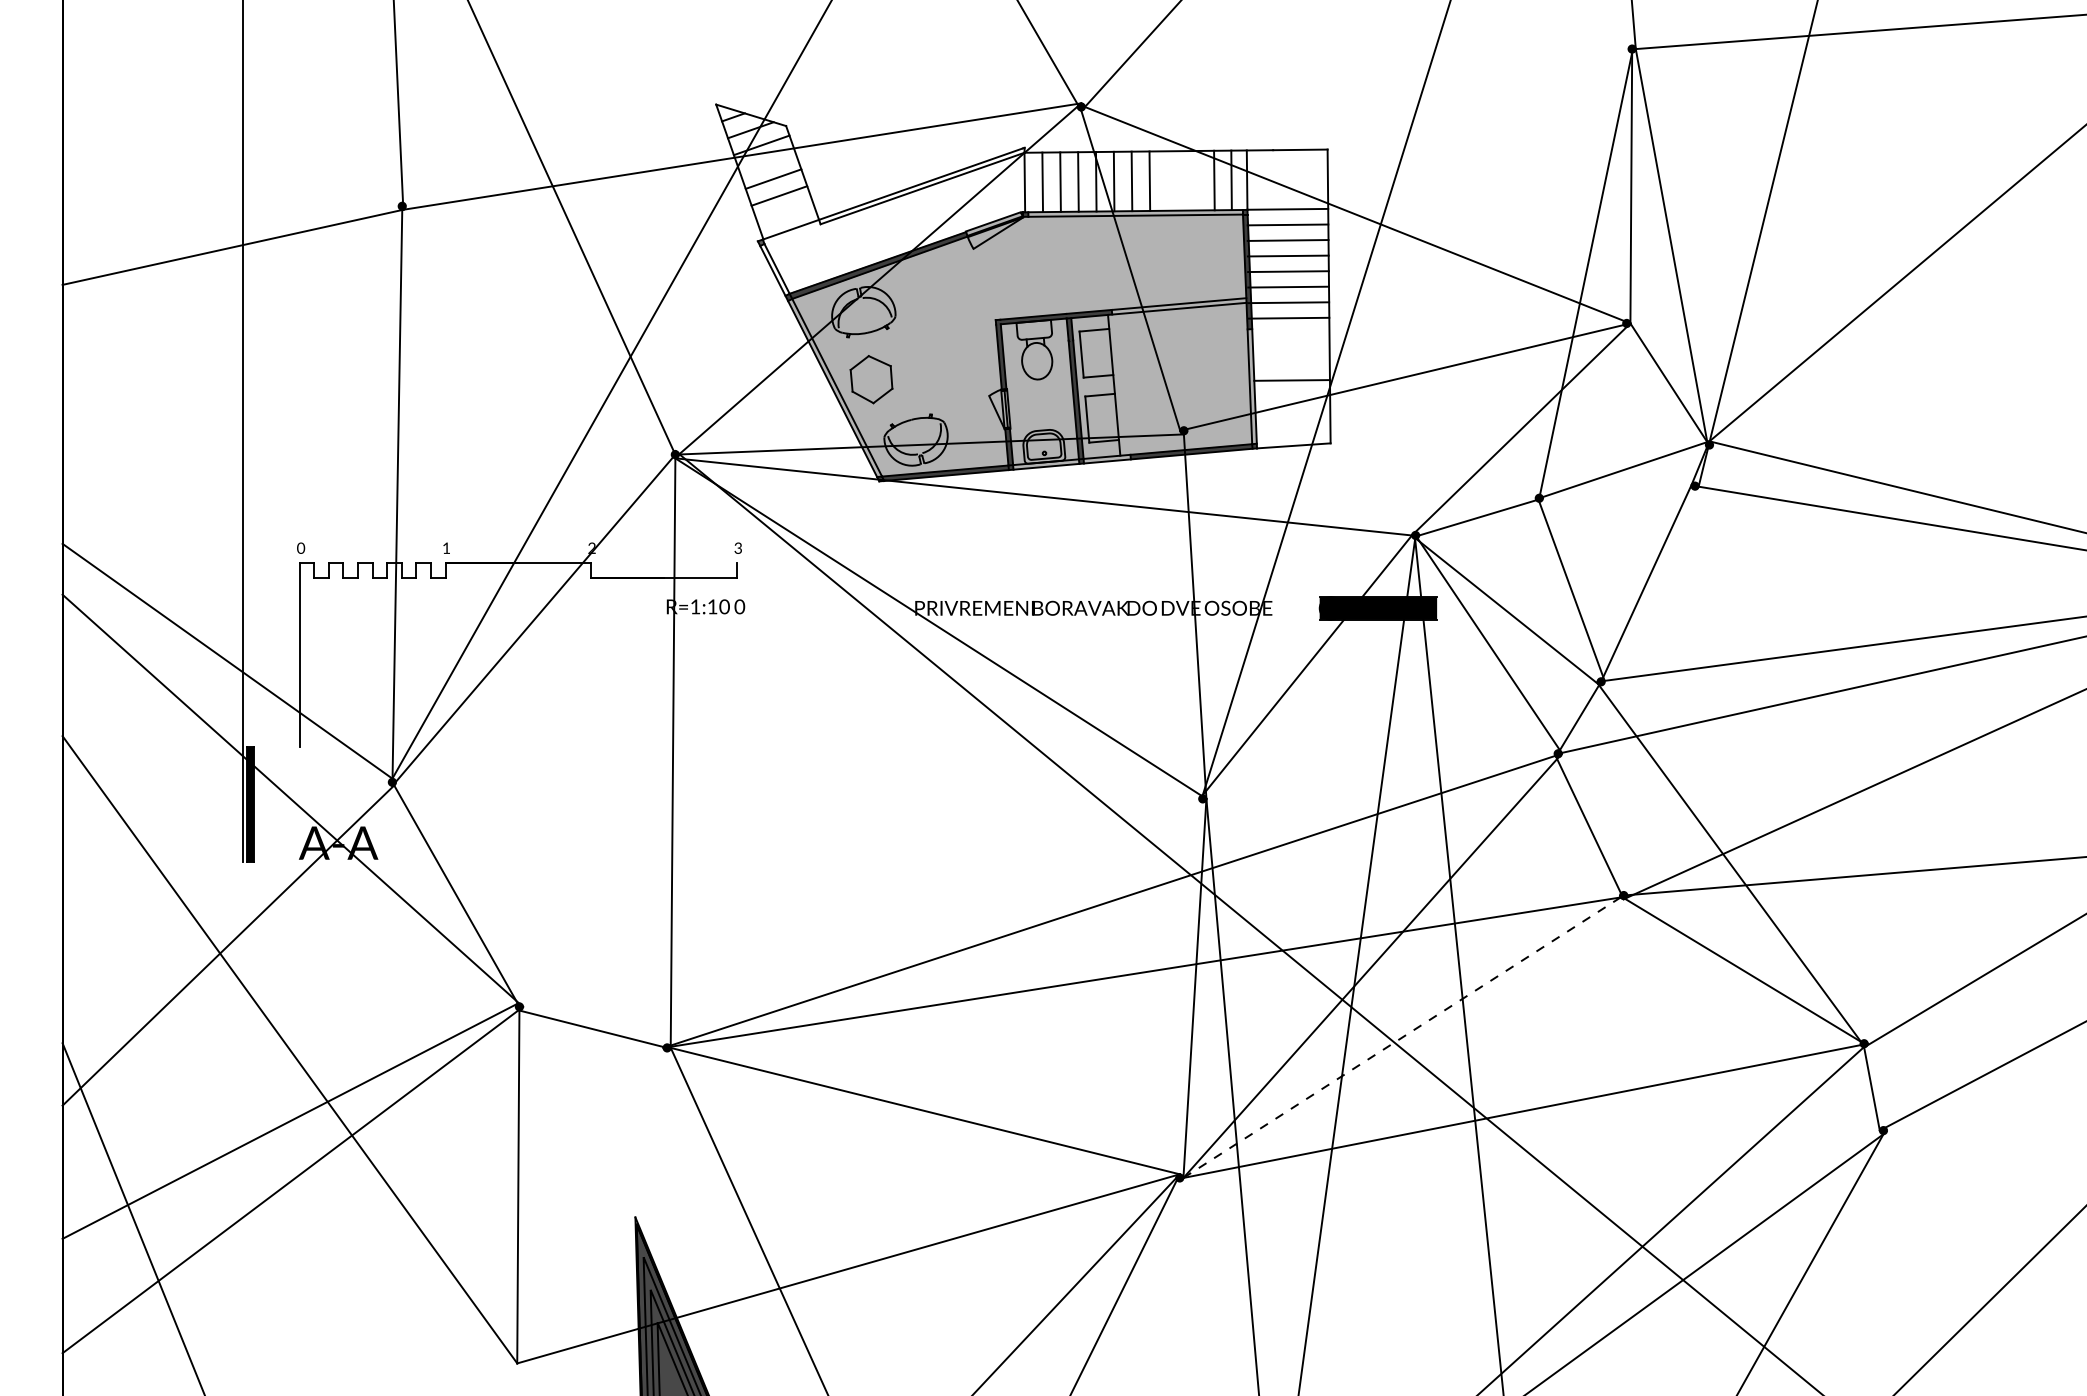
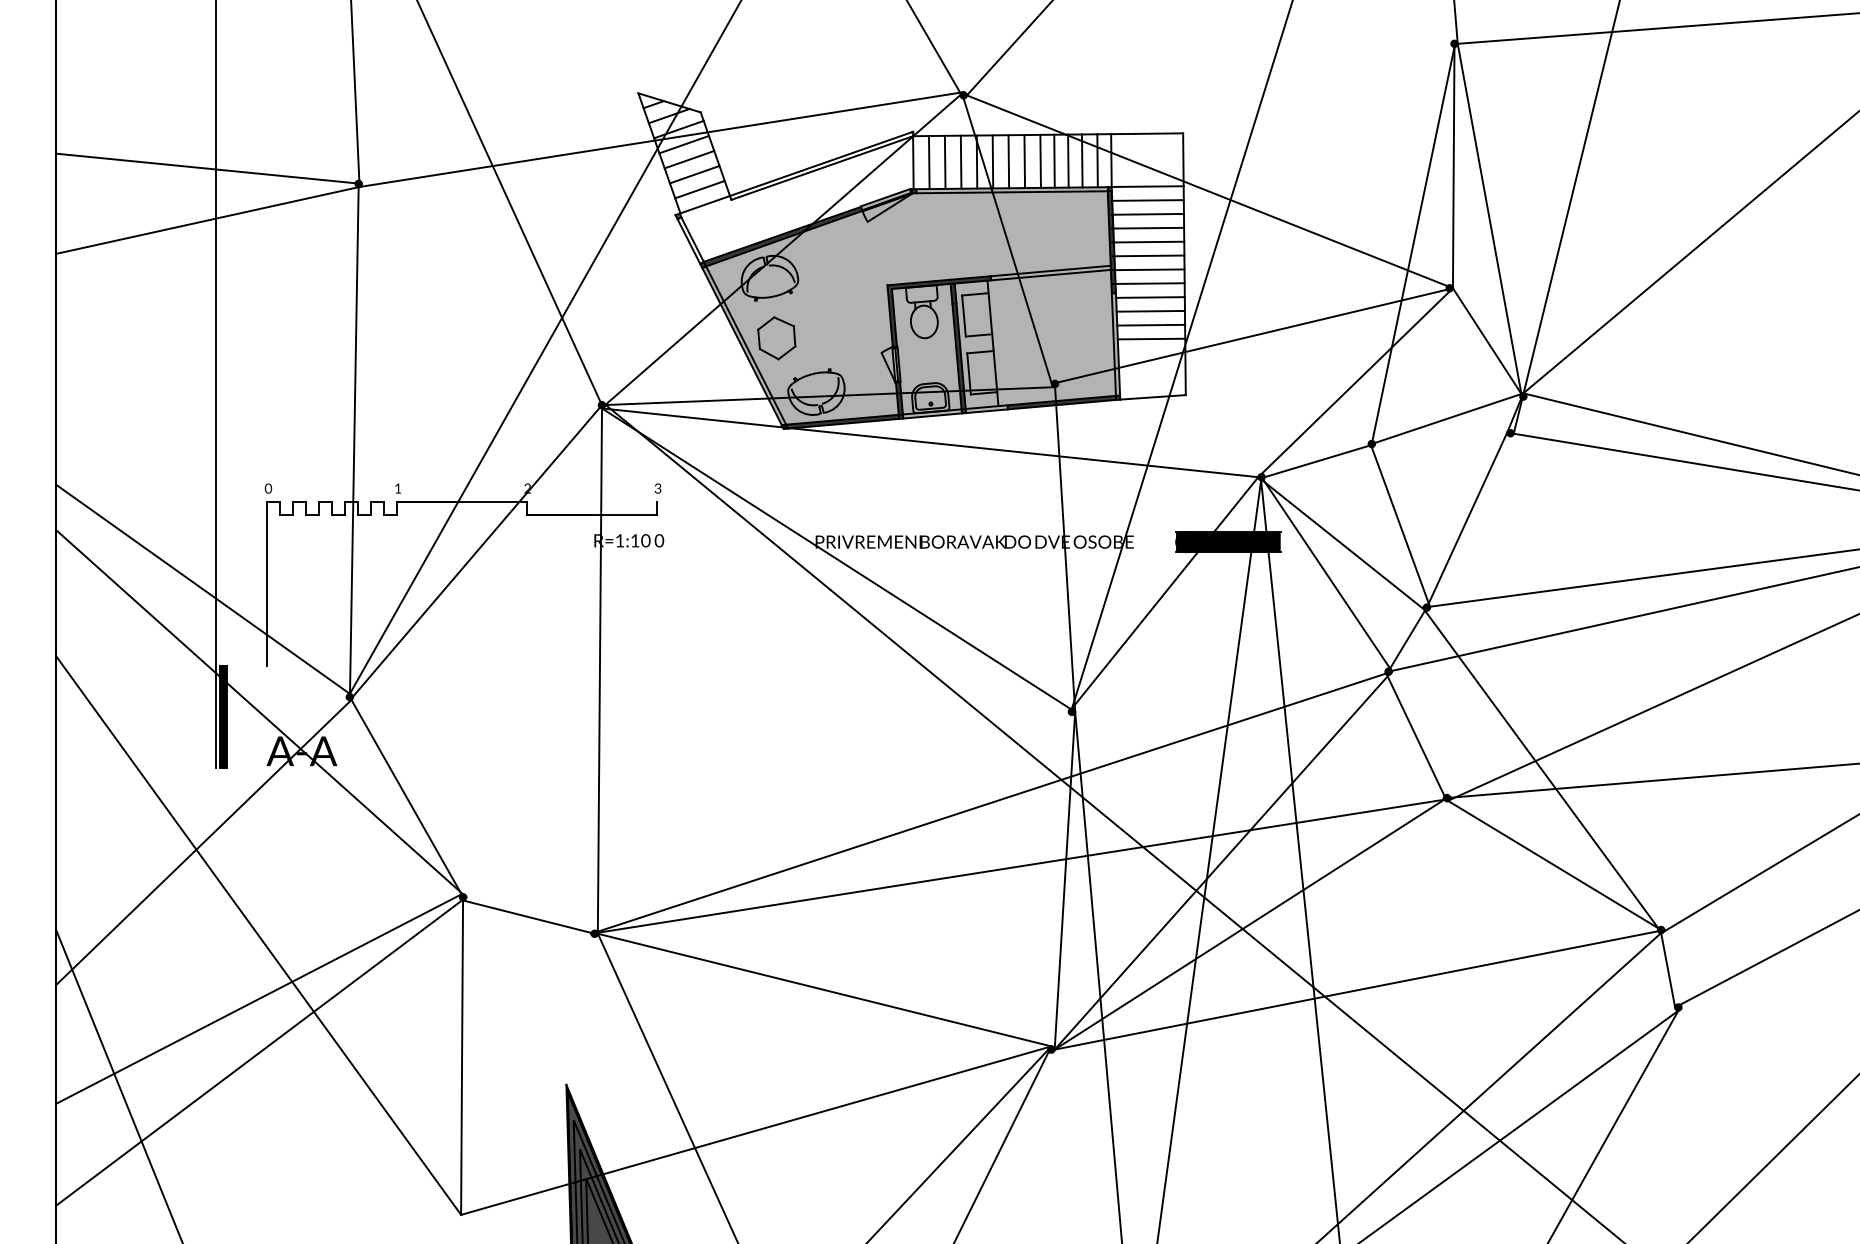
line: (767, 162) -> (684, 144), added
line: (1167, 180) -> (1040, 160), added
line: (1182, 180) -> (1053, 160), added
line: (1198, 180) -> (1068, 160), added
line: (233, 189) -> (208, 168), added
line: (785, 212) -> (700, 189), added
line: (1290, 333) -> (1150, 297), added
line: (1291, 348) -> (1150, 310), added
line: (1291, 364) -> (1150, 324), added
line: (1402, 1037) -> (1249, 924), dashed -> solid

